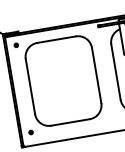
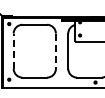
line: (96, 76) -> (55, 51), solid -> dashed
line: (30, 87) -> (13, 51), solid -> dashed

